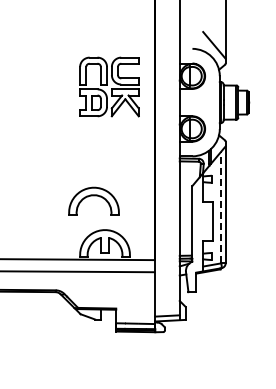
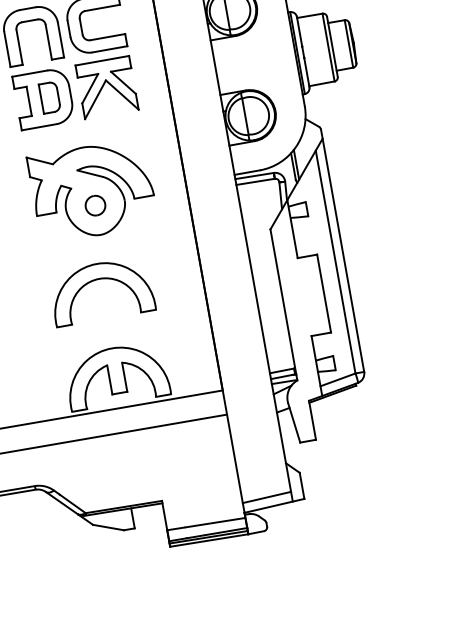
part: (109, 151) -> (92, 190), added
part: (93, 200) -> (100, 289), moved
line: (221, 207) -> (336, 262), dashed -> solid

